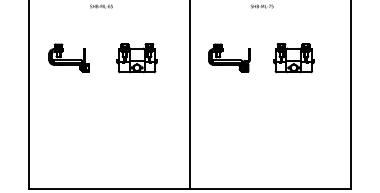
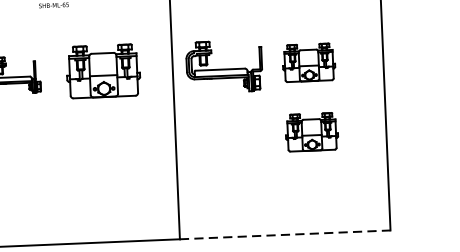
part: (229, 57) -> (224, 65), size x1.4
part: (136, 58) -> (102, 71), size x1.4
part: (293, 111) -> (311, 132), added
line: (270, 188) -> (285, 234), solid -> dashed

